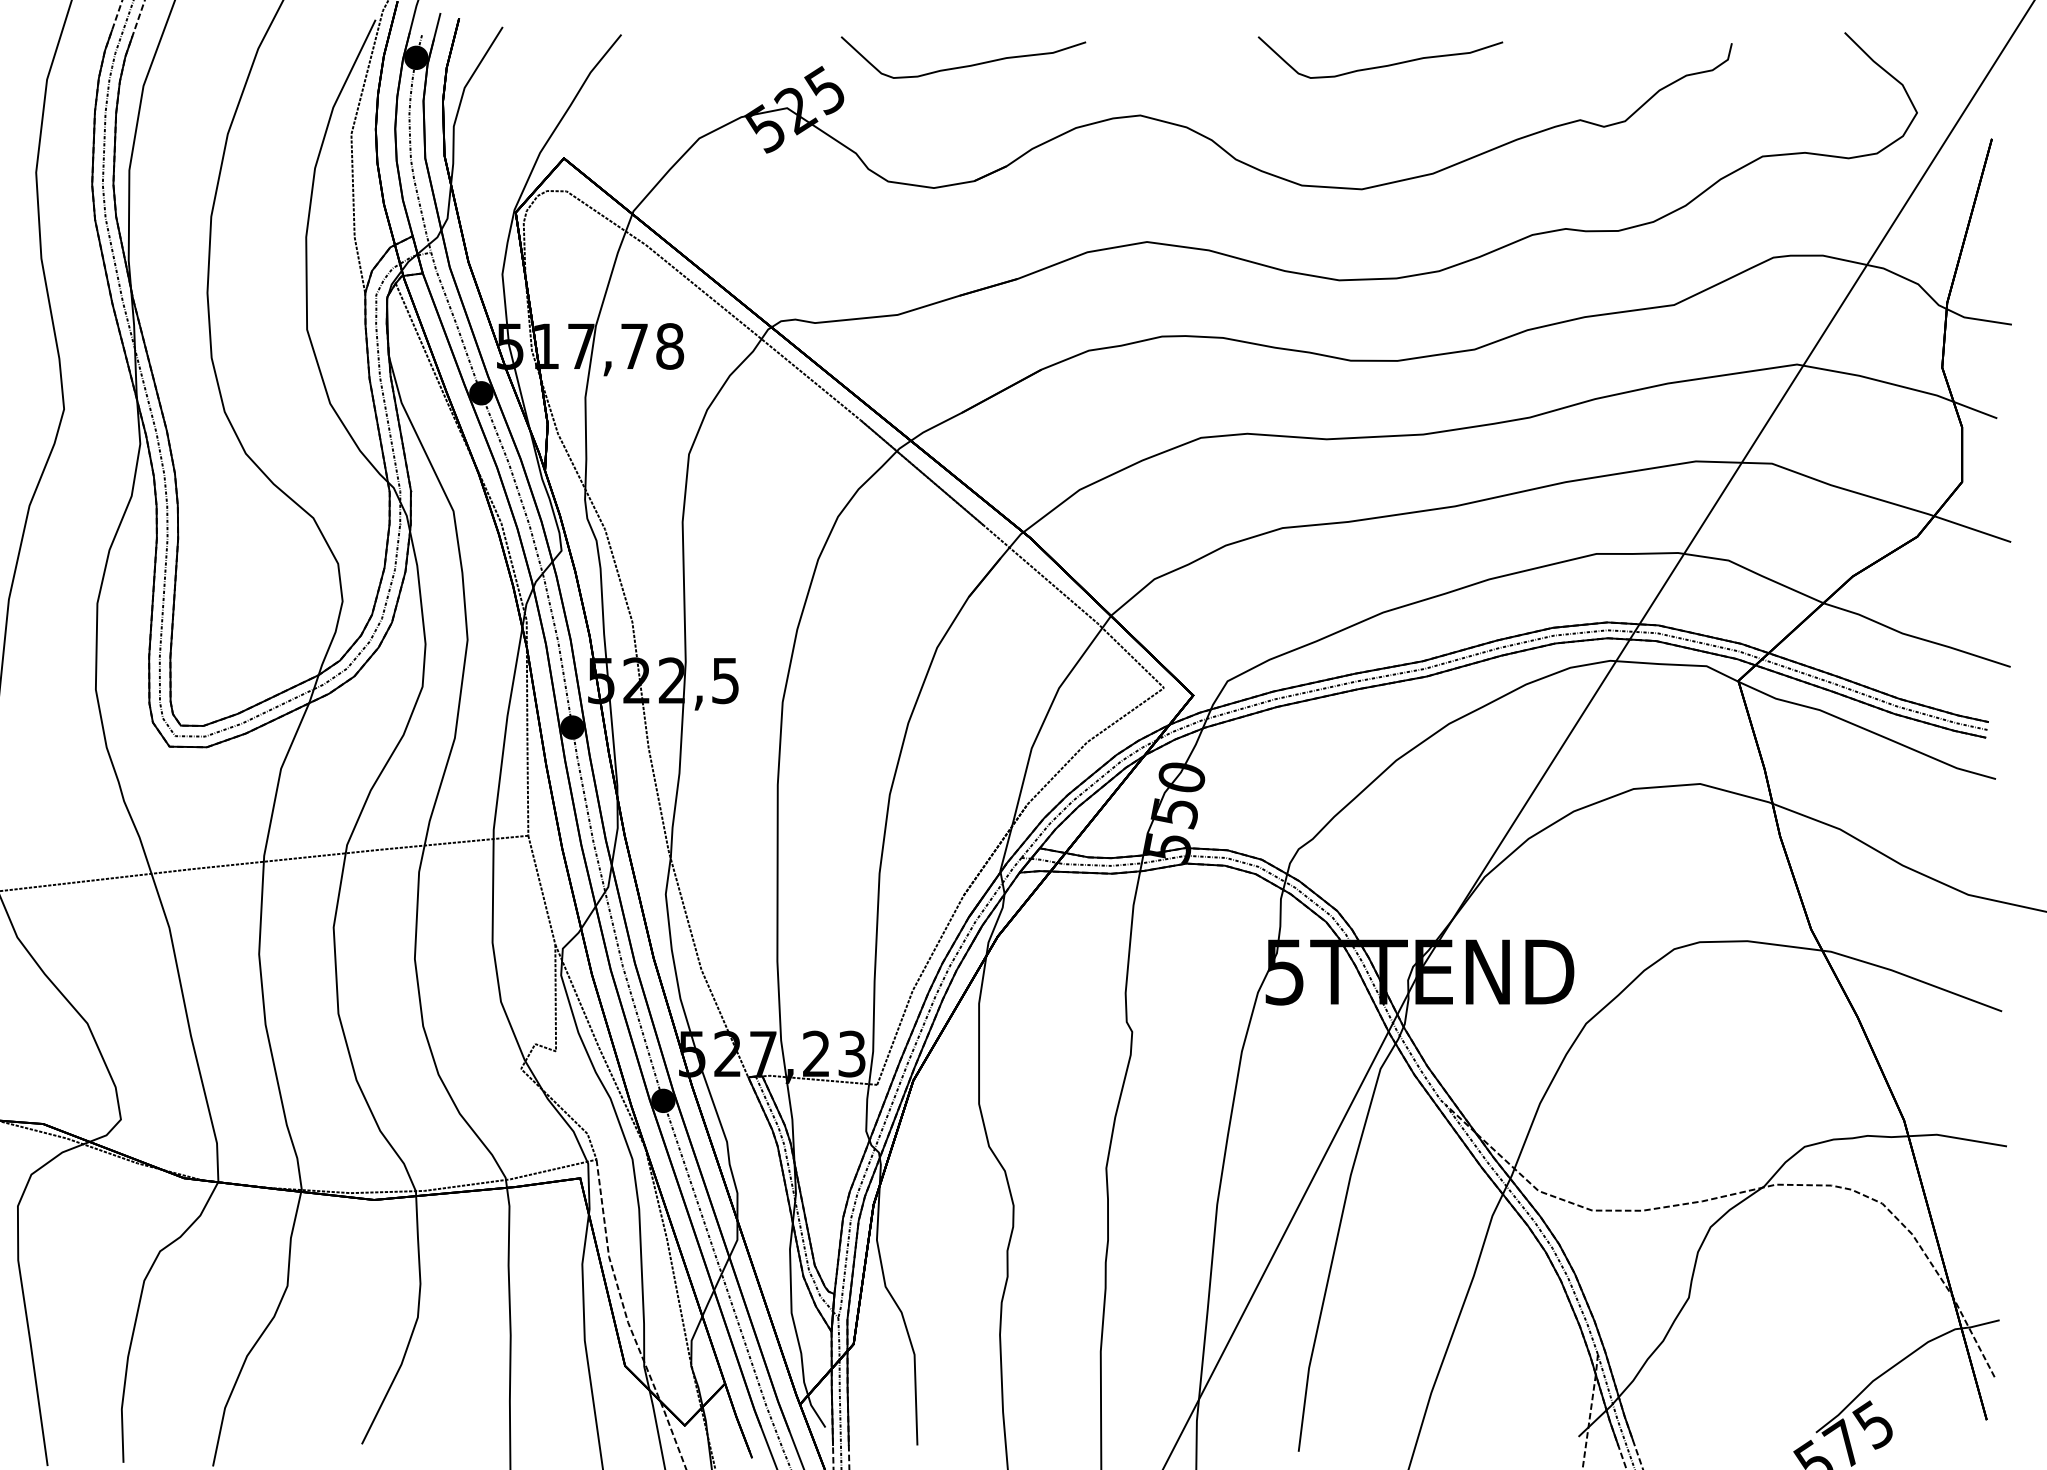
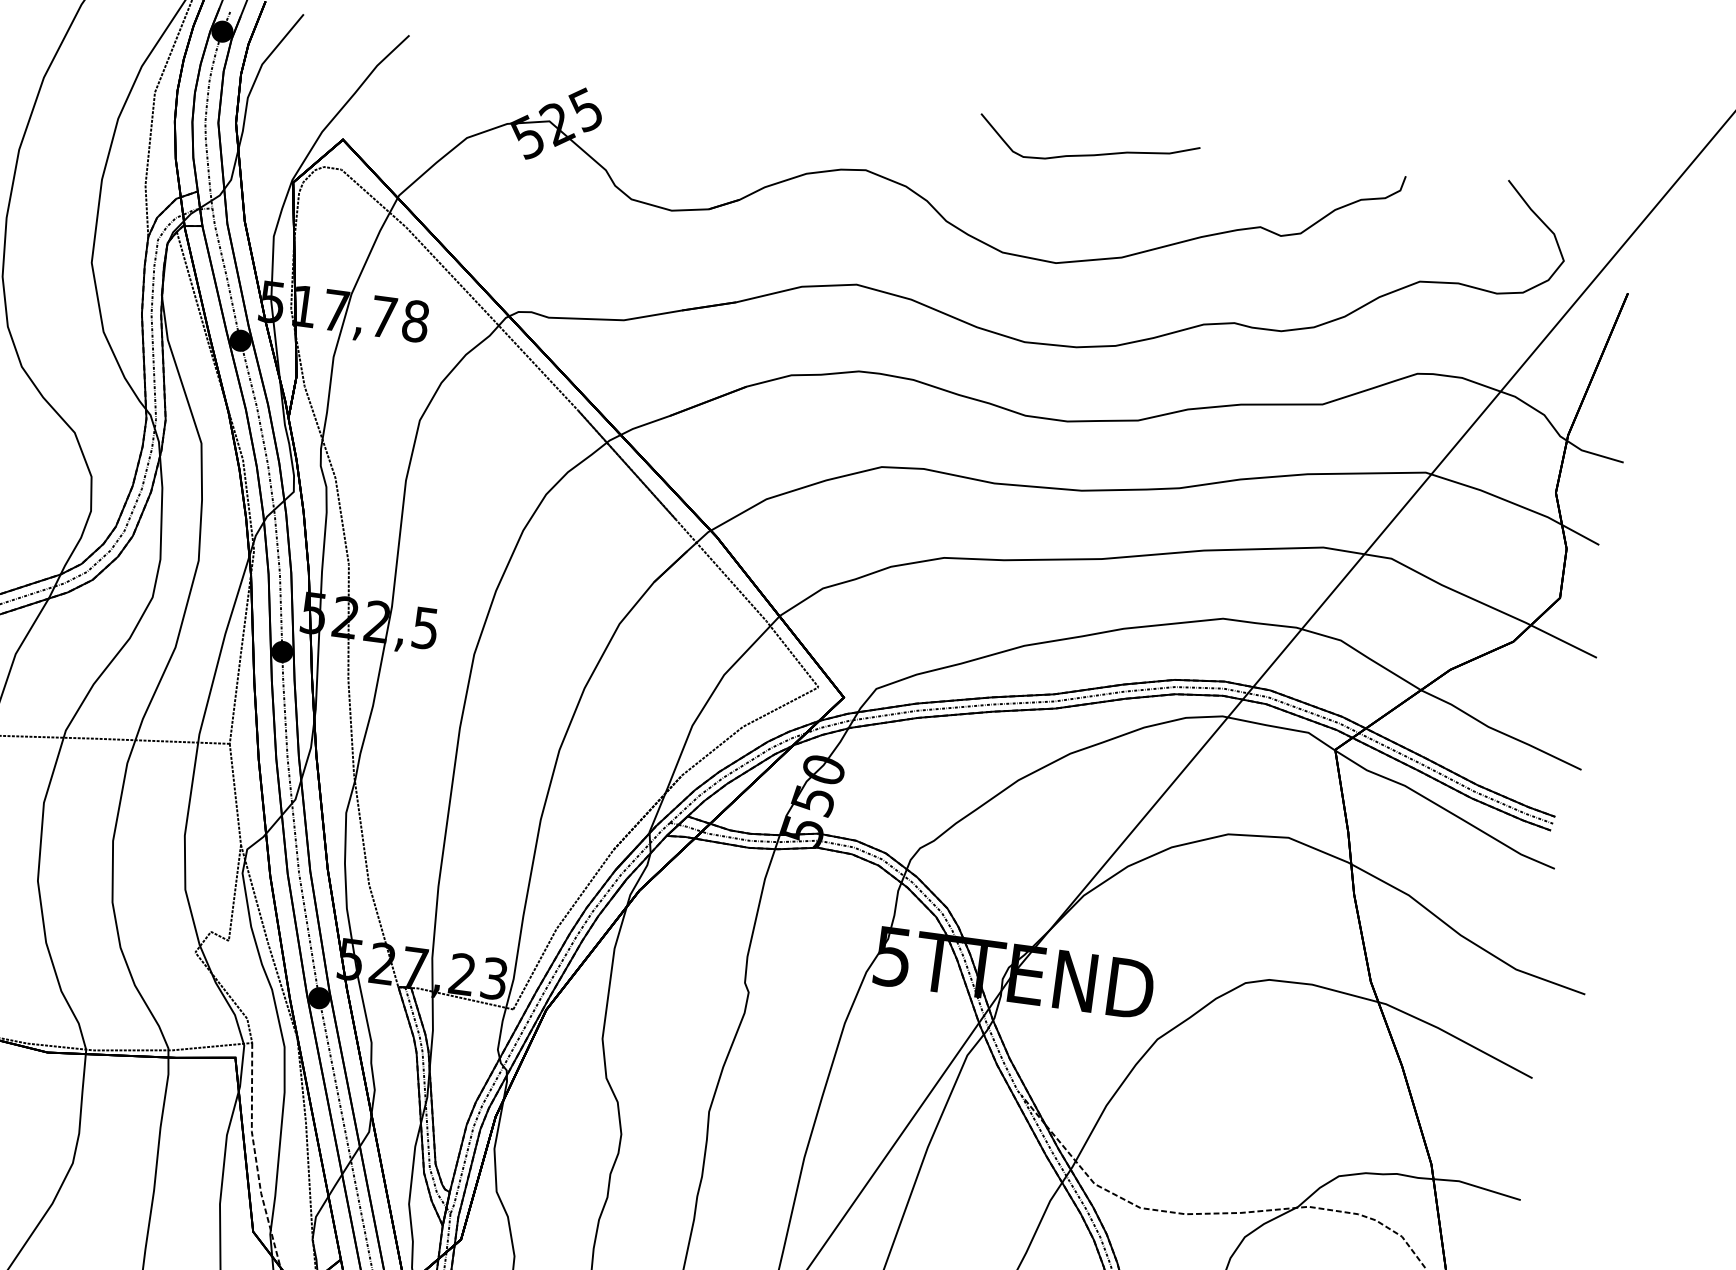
part: (964, 65) -> (713, 104), removed

